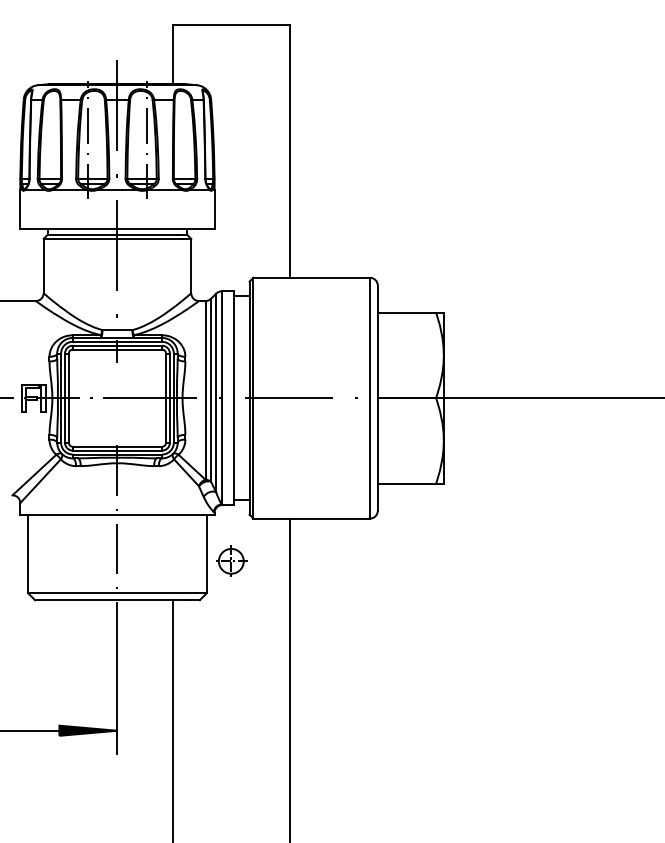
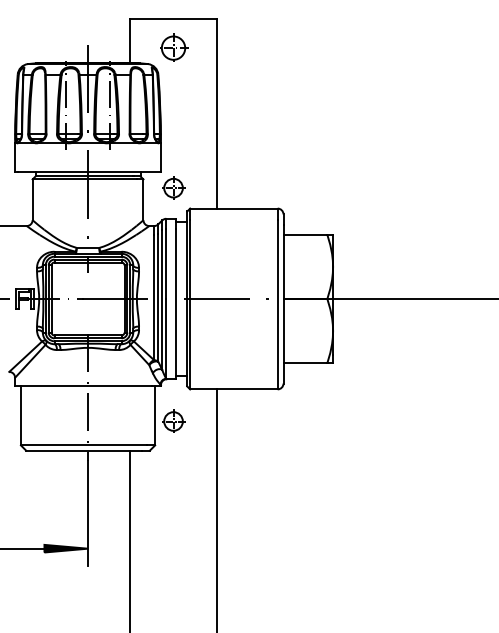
part: (232, 63) -> (174, 47), added
part: (231, 249) -> (173, 187), added

